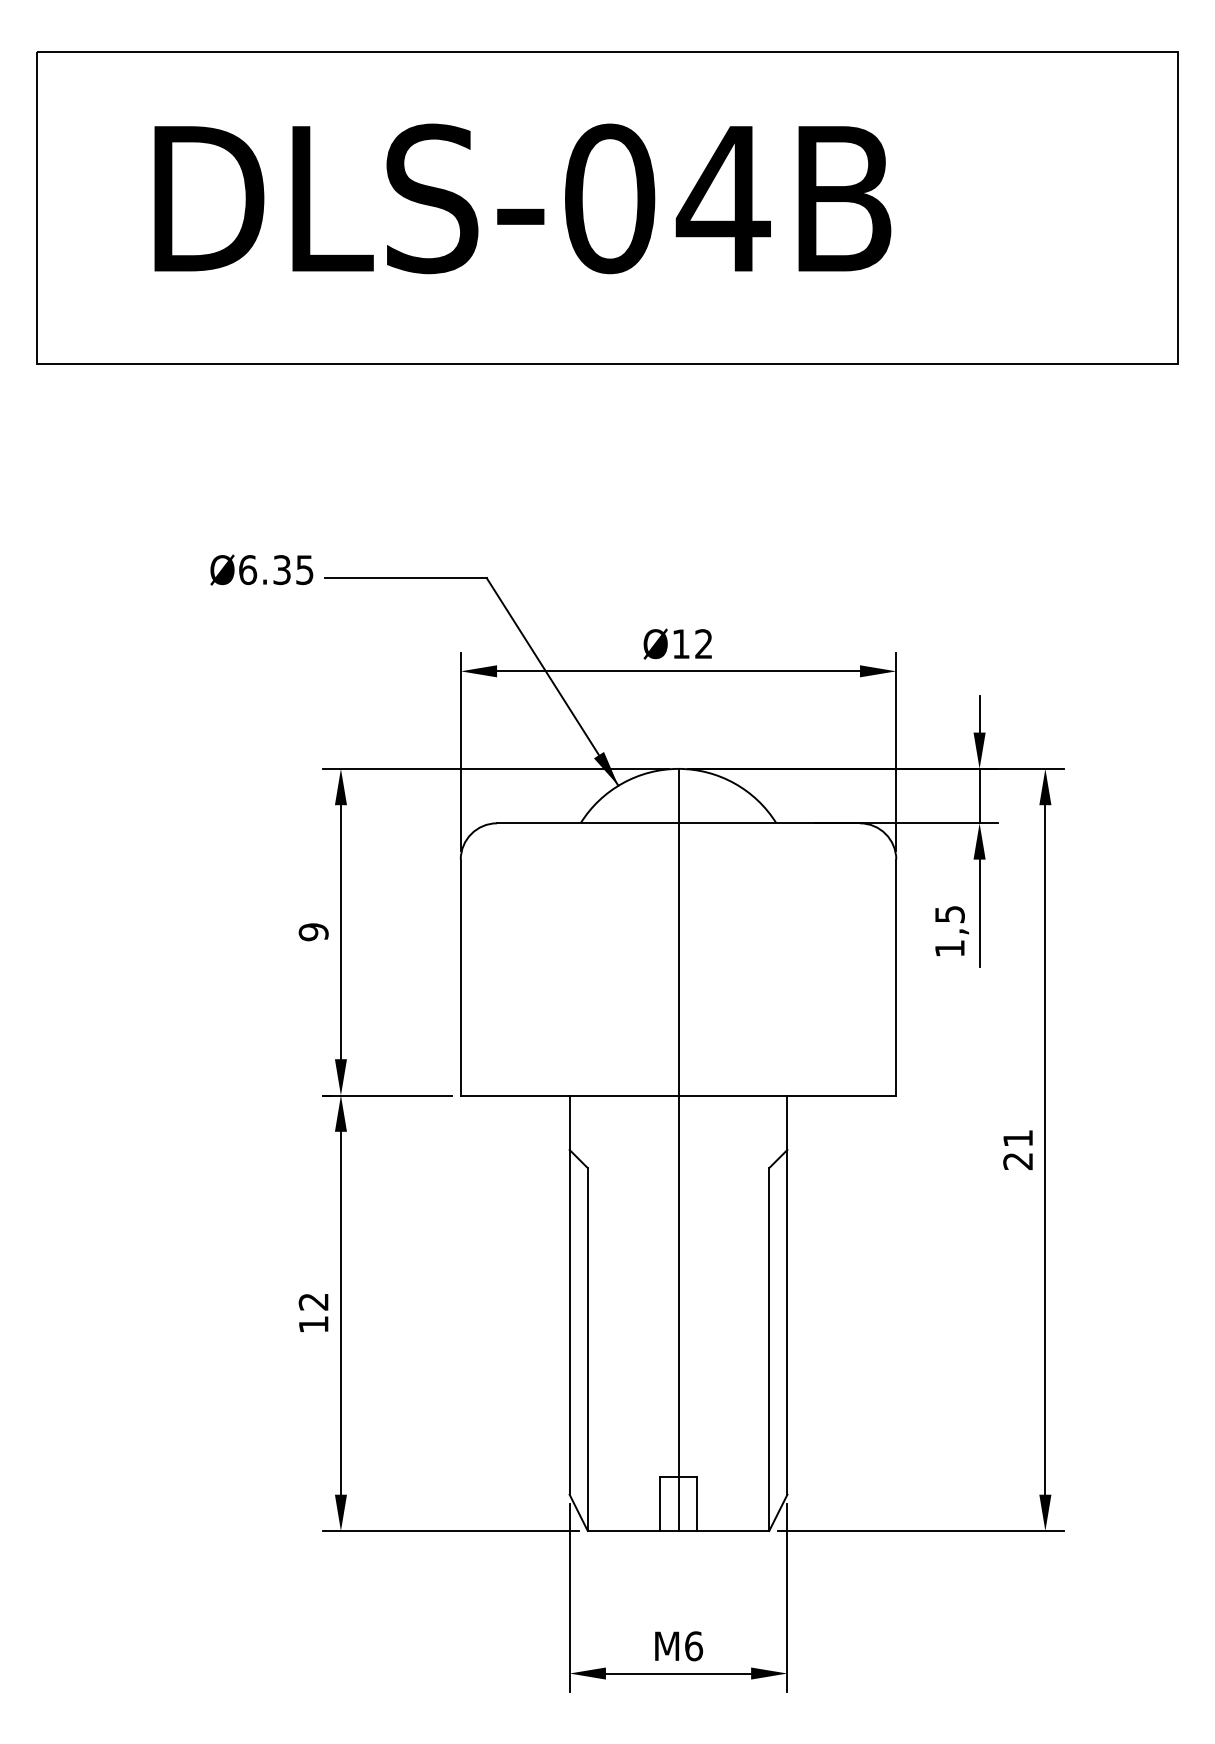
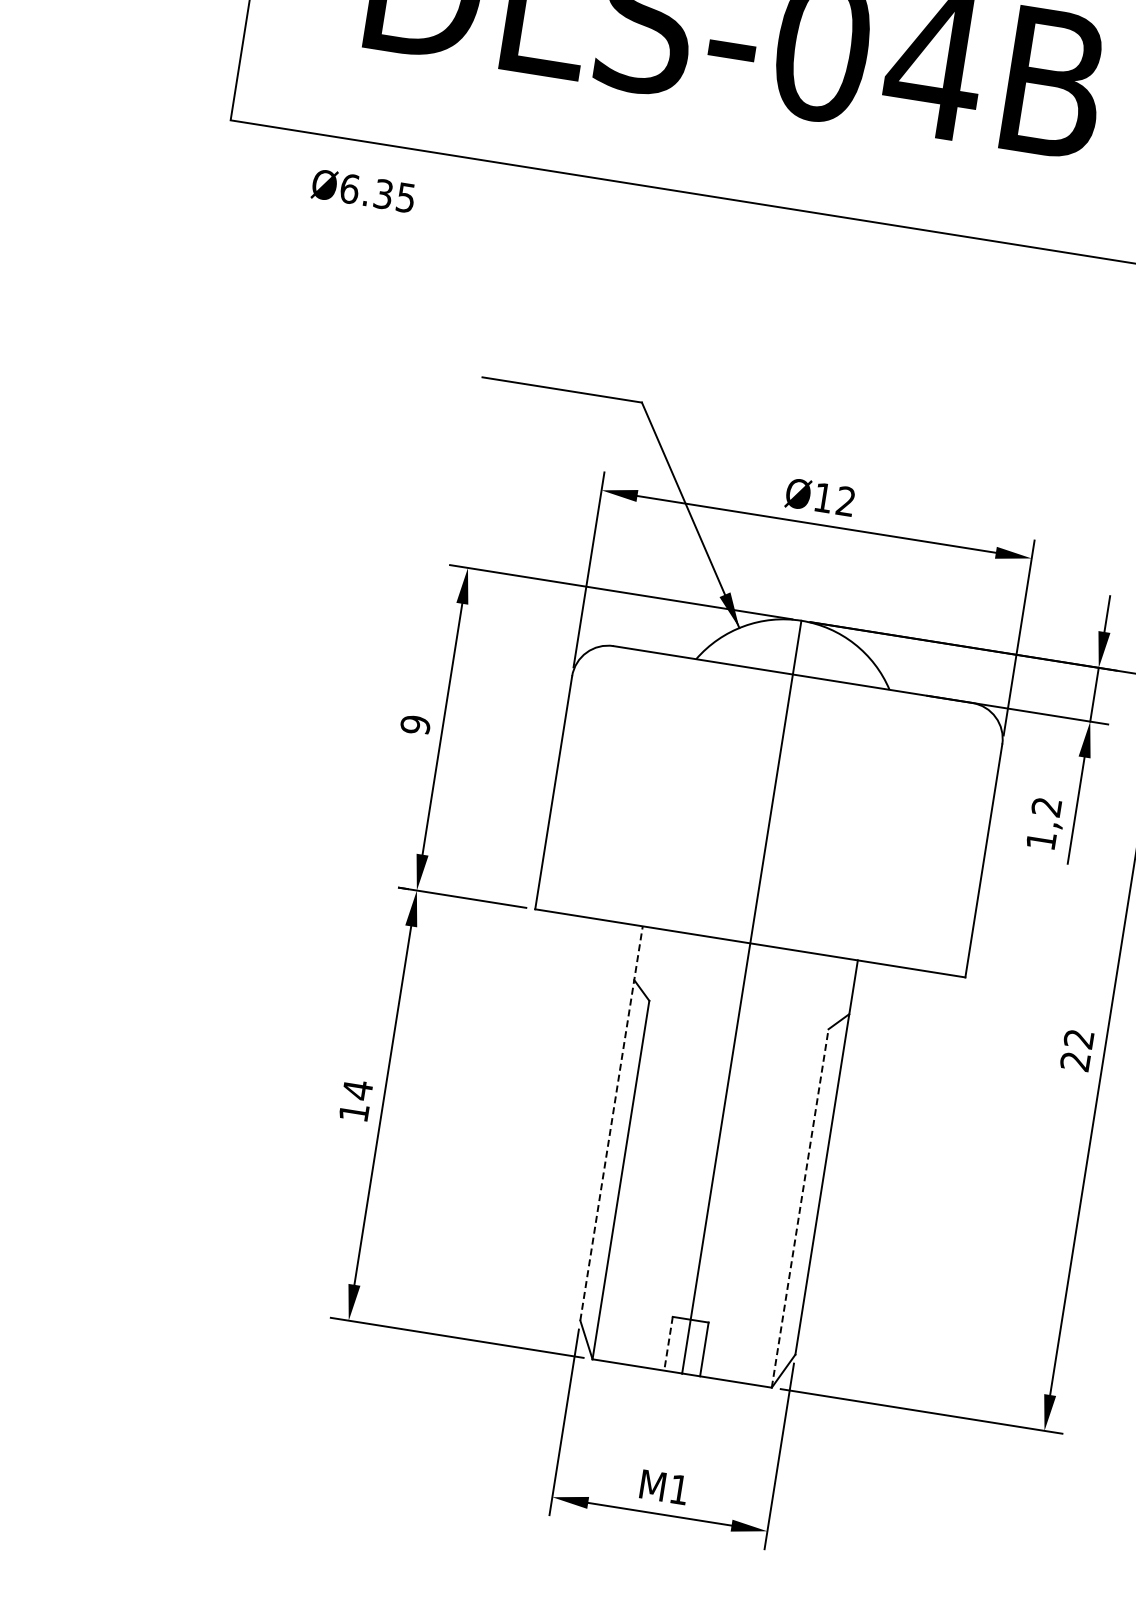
text: (261, 569) -> (363, 190), moved
text: (949, 914) -> (1046, 806), 1,5 -> 1,2
text: (1017, 1138) -> (1078, 1038), 21 -> 22
line: (569, 1295) -> (611, 1123), solid -> dashed
text: (313, 1301) -> (357, 1089), 12 -> 14
line: (769, 1349) -> (800, 1208), solid -> dashed
line: (660, 1504) -> (668, 1344), solid -> dashed
text: (694, 1646) -> (679, 1490), M6 -> M1

